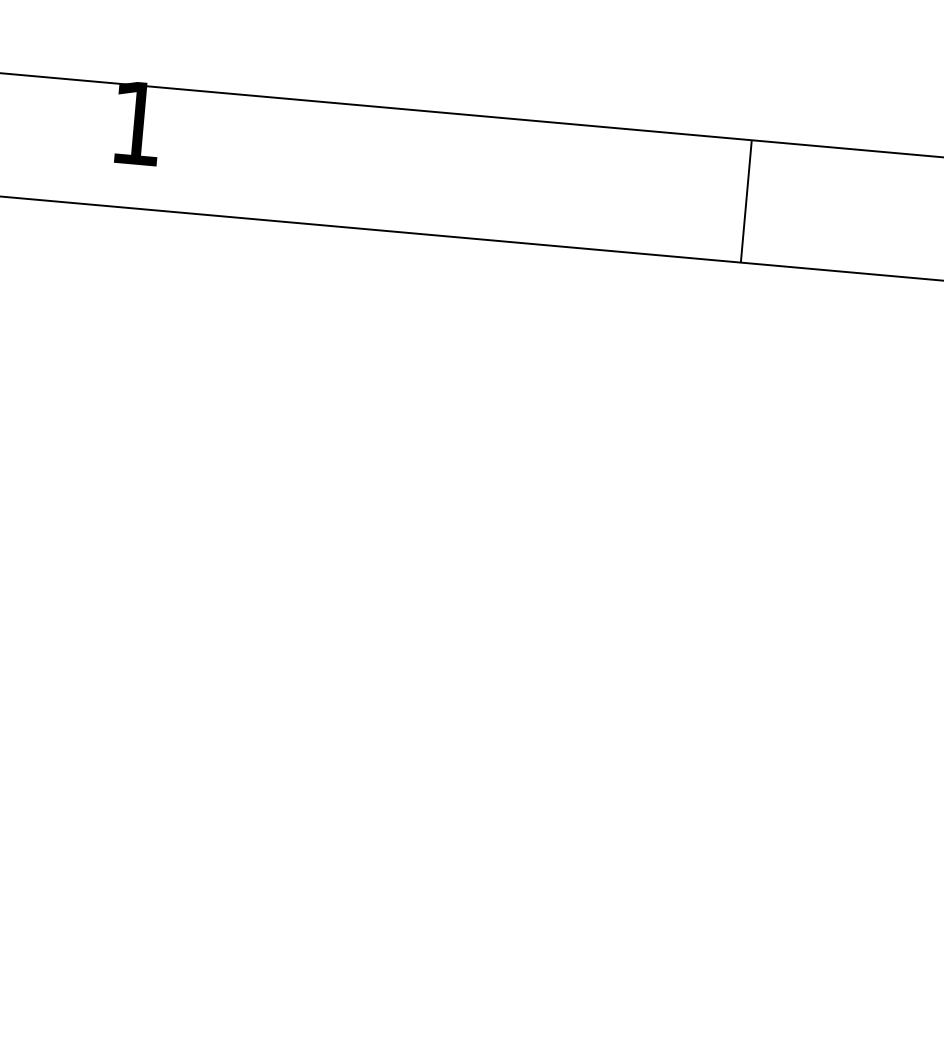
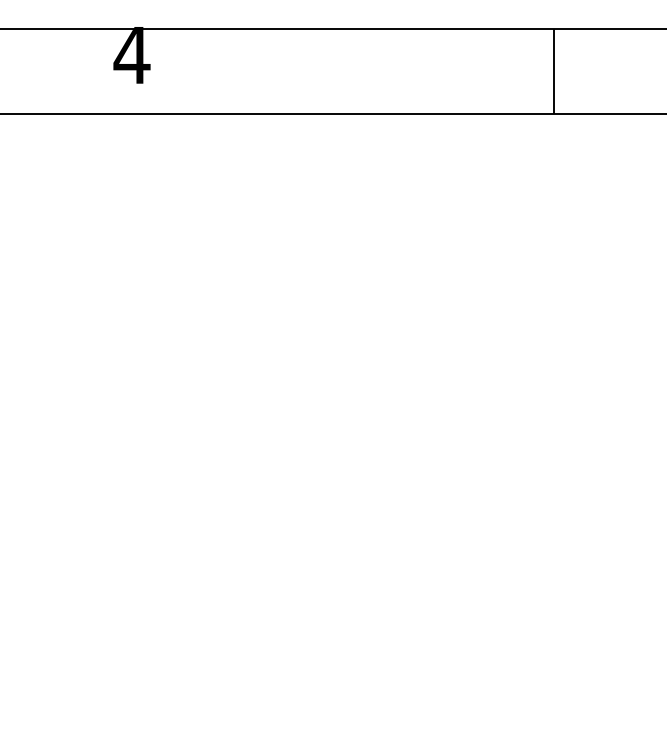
text: (136, 123) -> (131, 55), 1 -> 4

